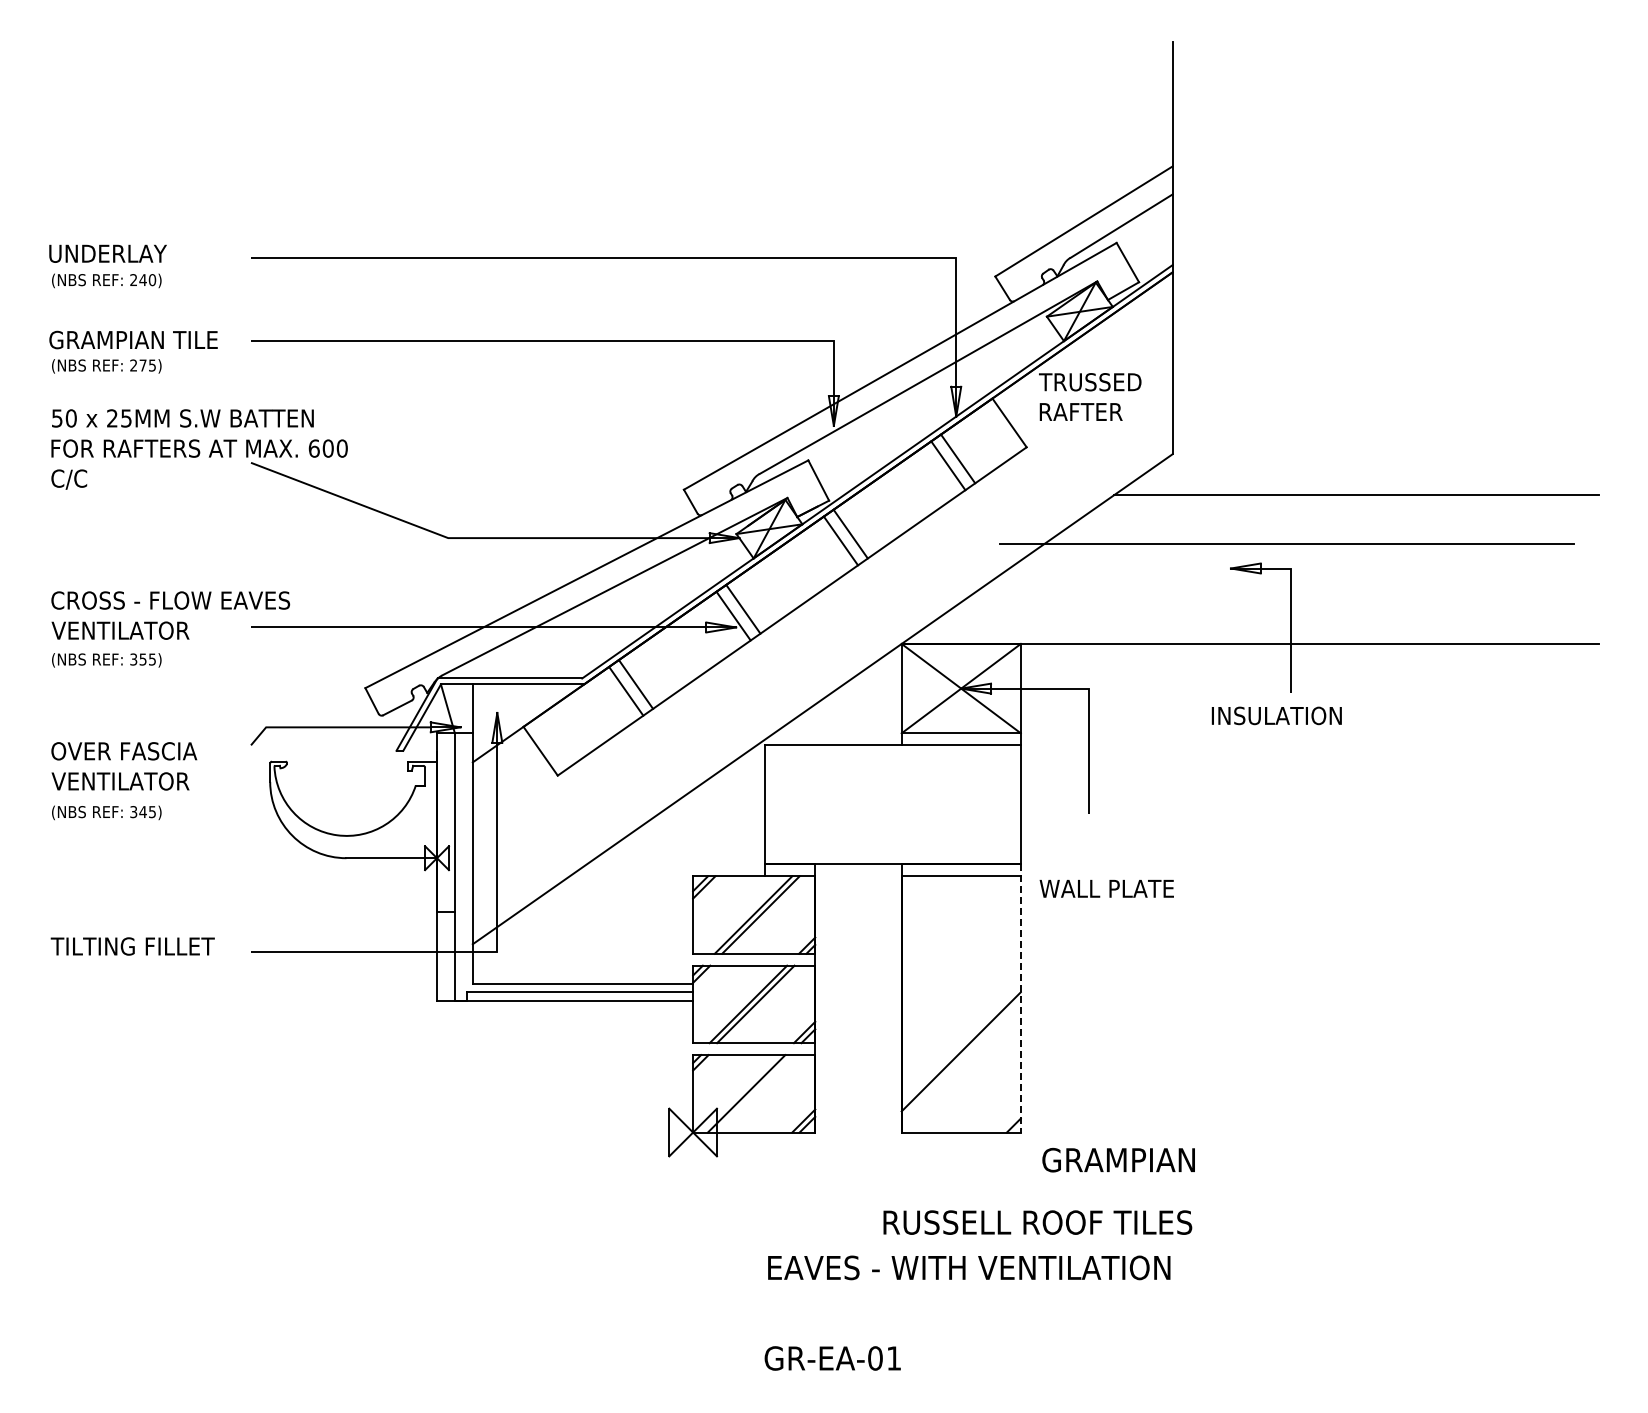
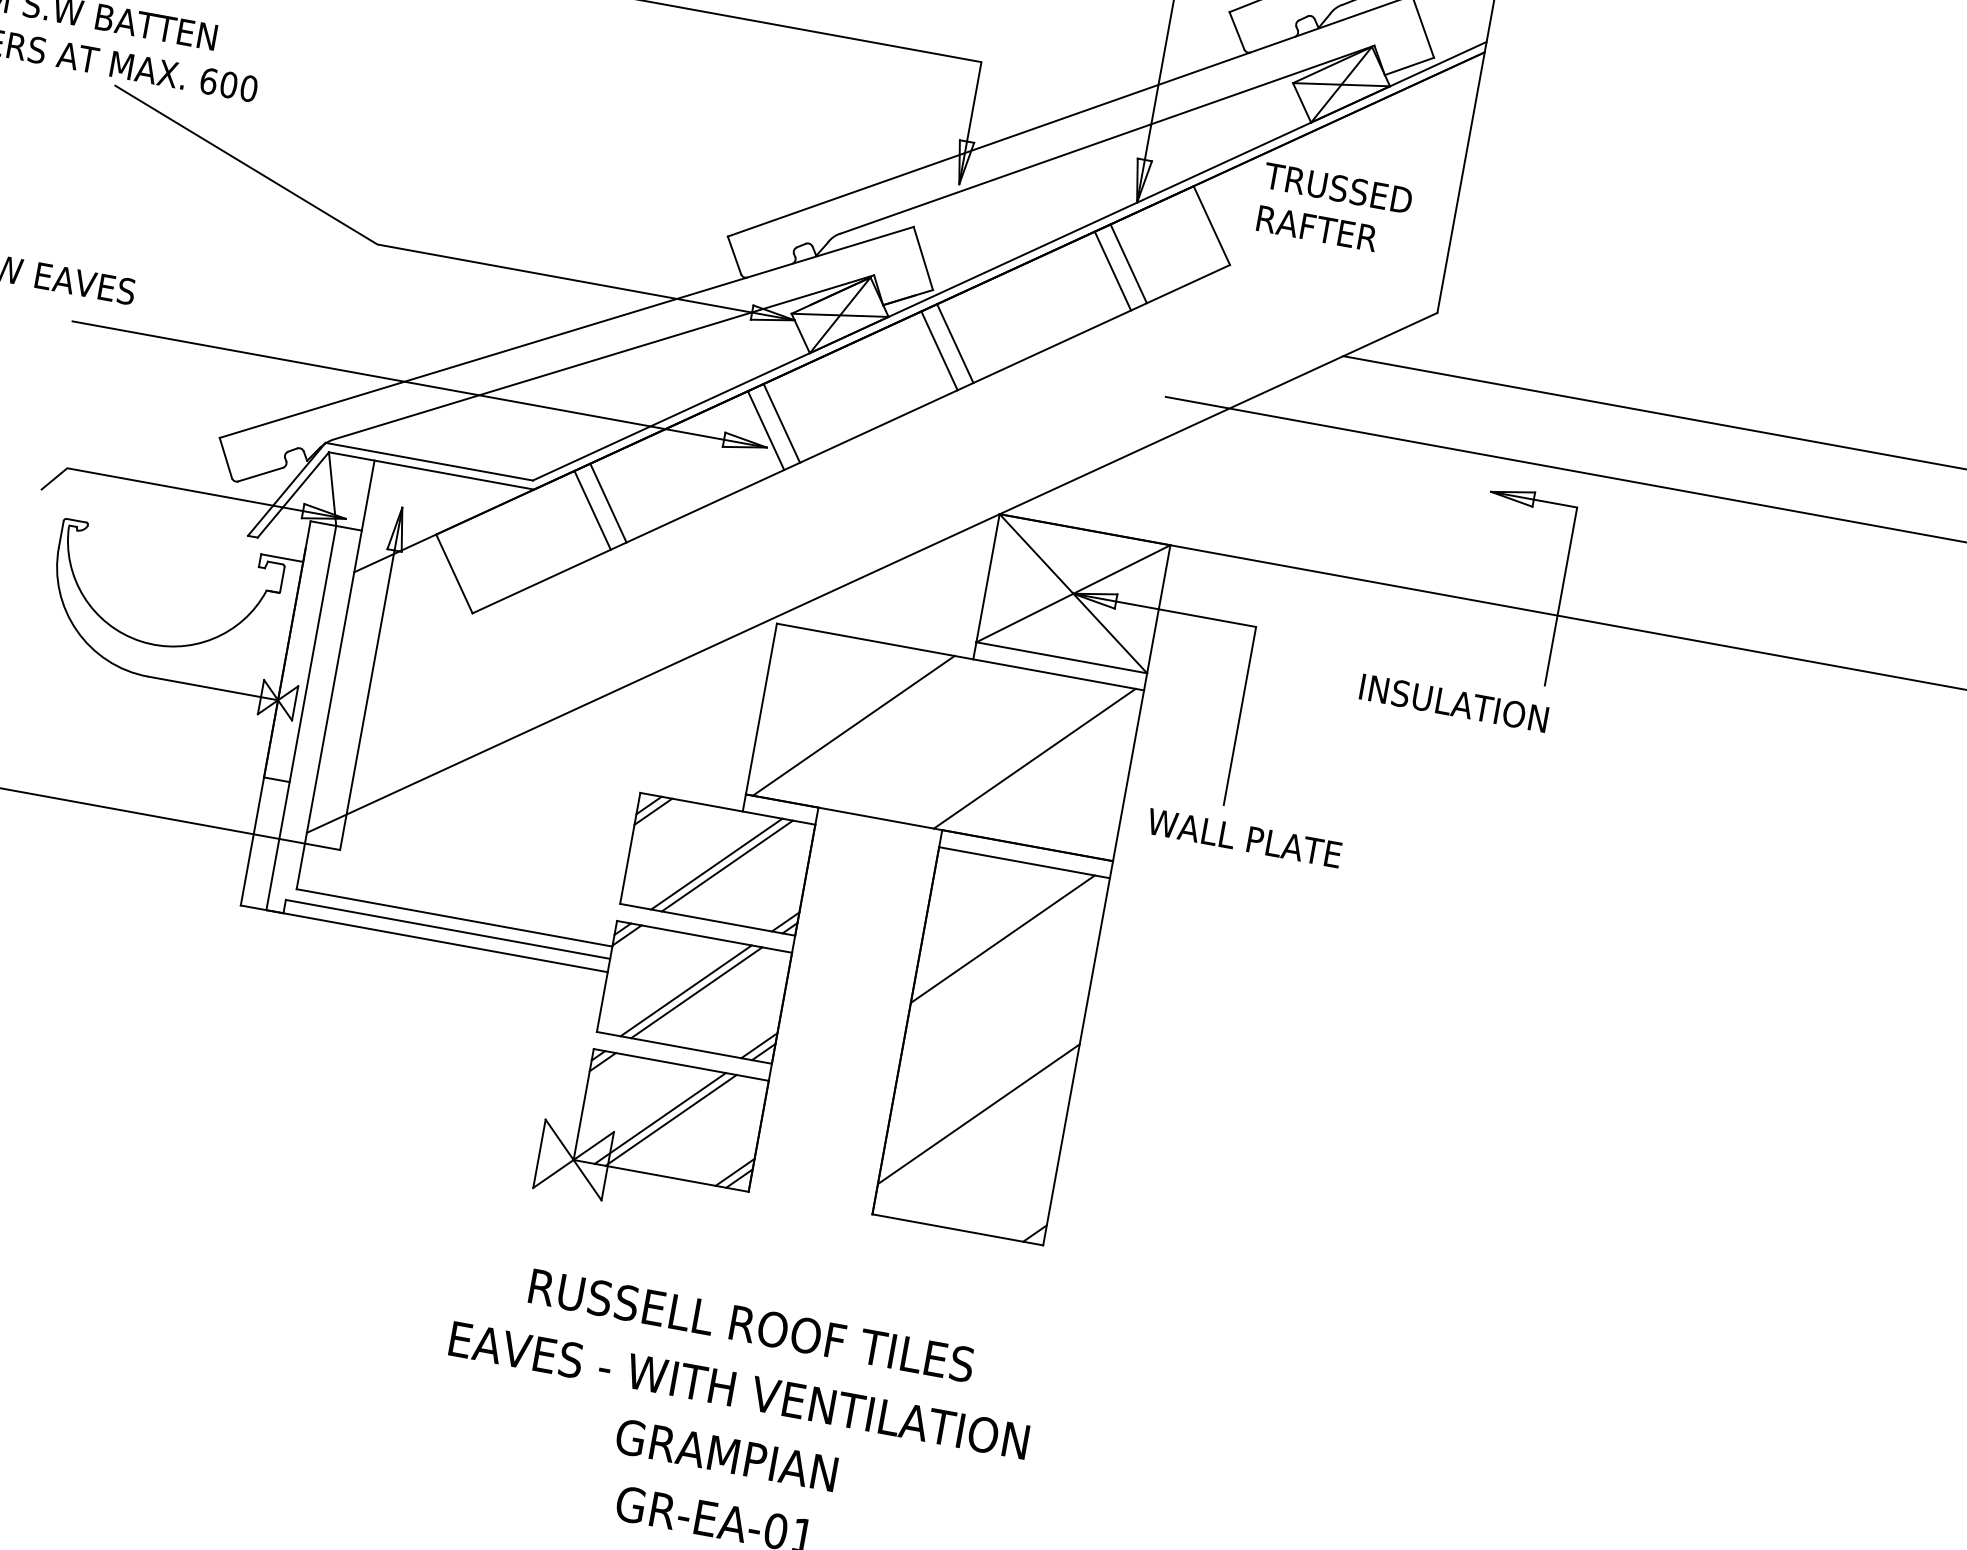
text: (1276, 715) -> (1453, 702), moved
line: (828, 804) -> (853, 725), added
line: (955, 804) -> (1034, 758), added
text: (1106, 888) -> (1244, 837), moved
line: (955, 930) -> (1002, 938), added
line: (1020, 998) -> (1077, 1053), dashed -> solid
line: (753, 1093) -> (670, 1119), added
text: (1118, 1160) -> (726, 1455), moved
text: (1037, 1222) -> (751, 1325), moved
text: (969, 1267) -> (739, 1389), moved

